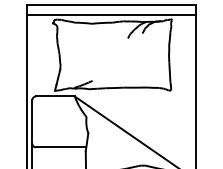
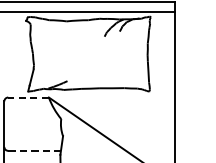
line: (54, 96) -> (27, 97), solid -> dashed
line: (61, 147) -> (34, 150), solid -> dashed

